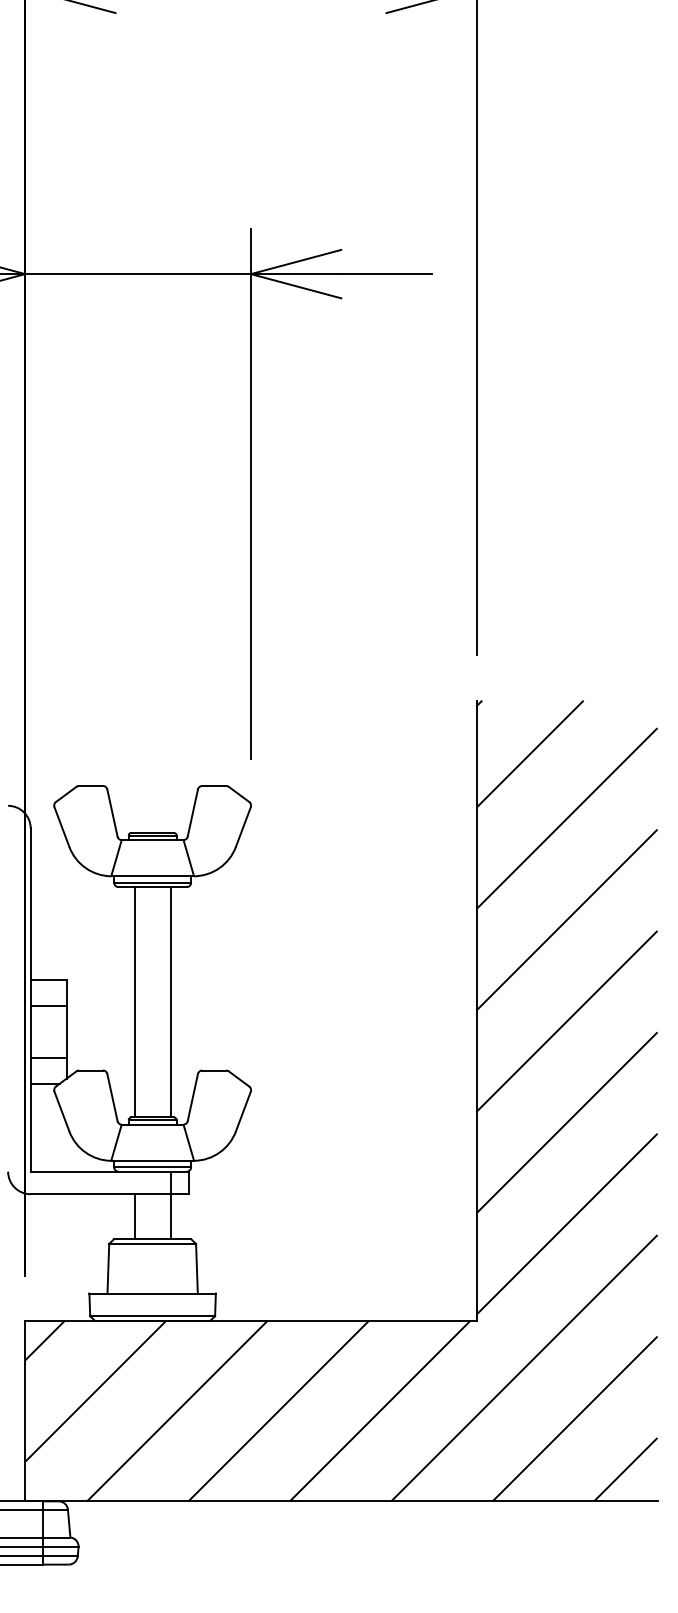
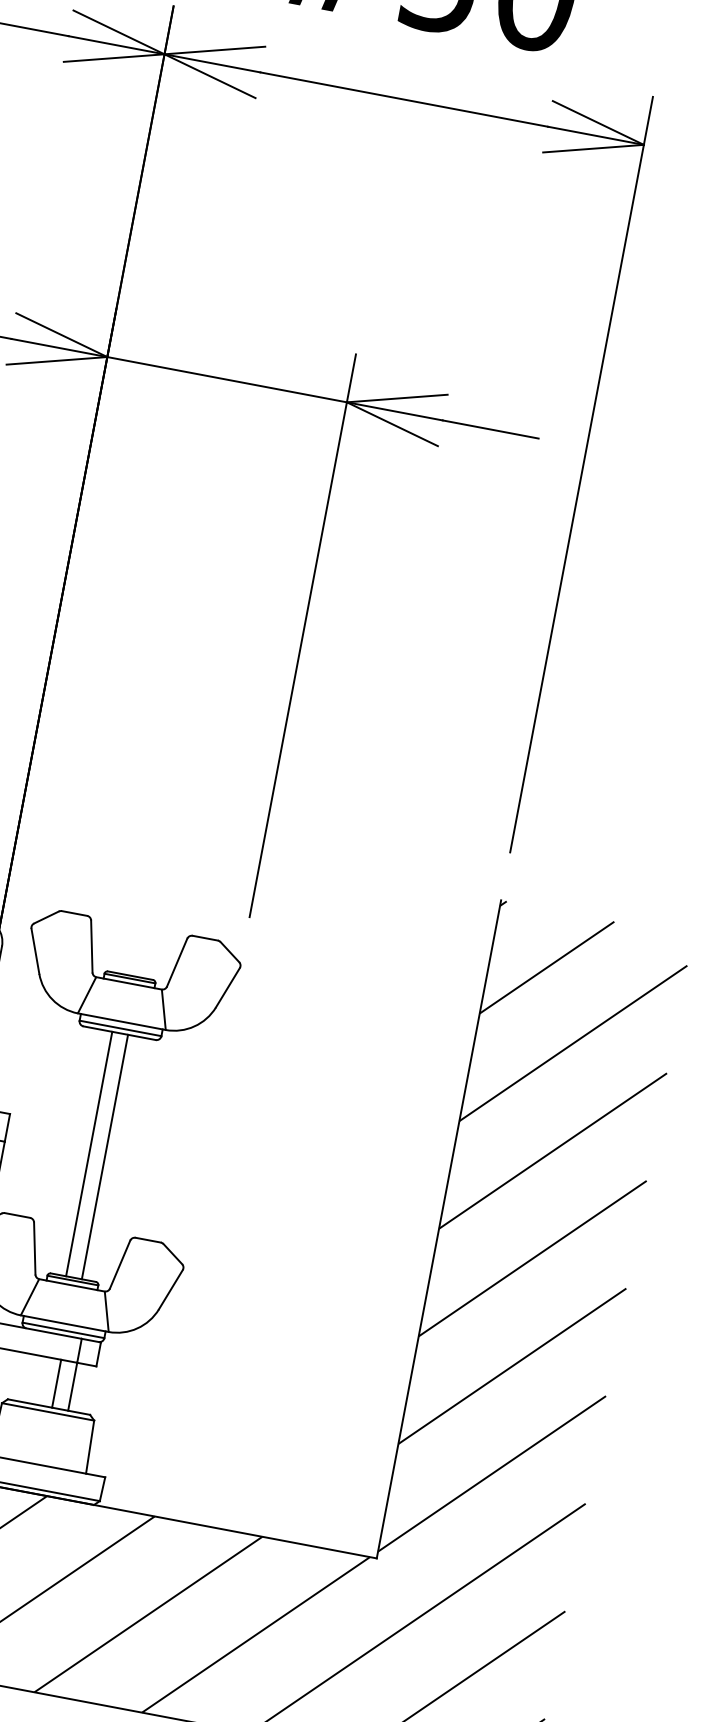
line: (134, 1002) -> (104, 1157), moved
line: (170, 1002) -> (88, 1154), moved
line: (134, 1216) -> (56, 1383), moved

